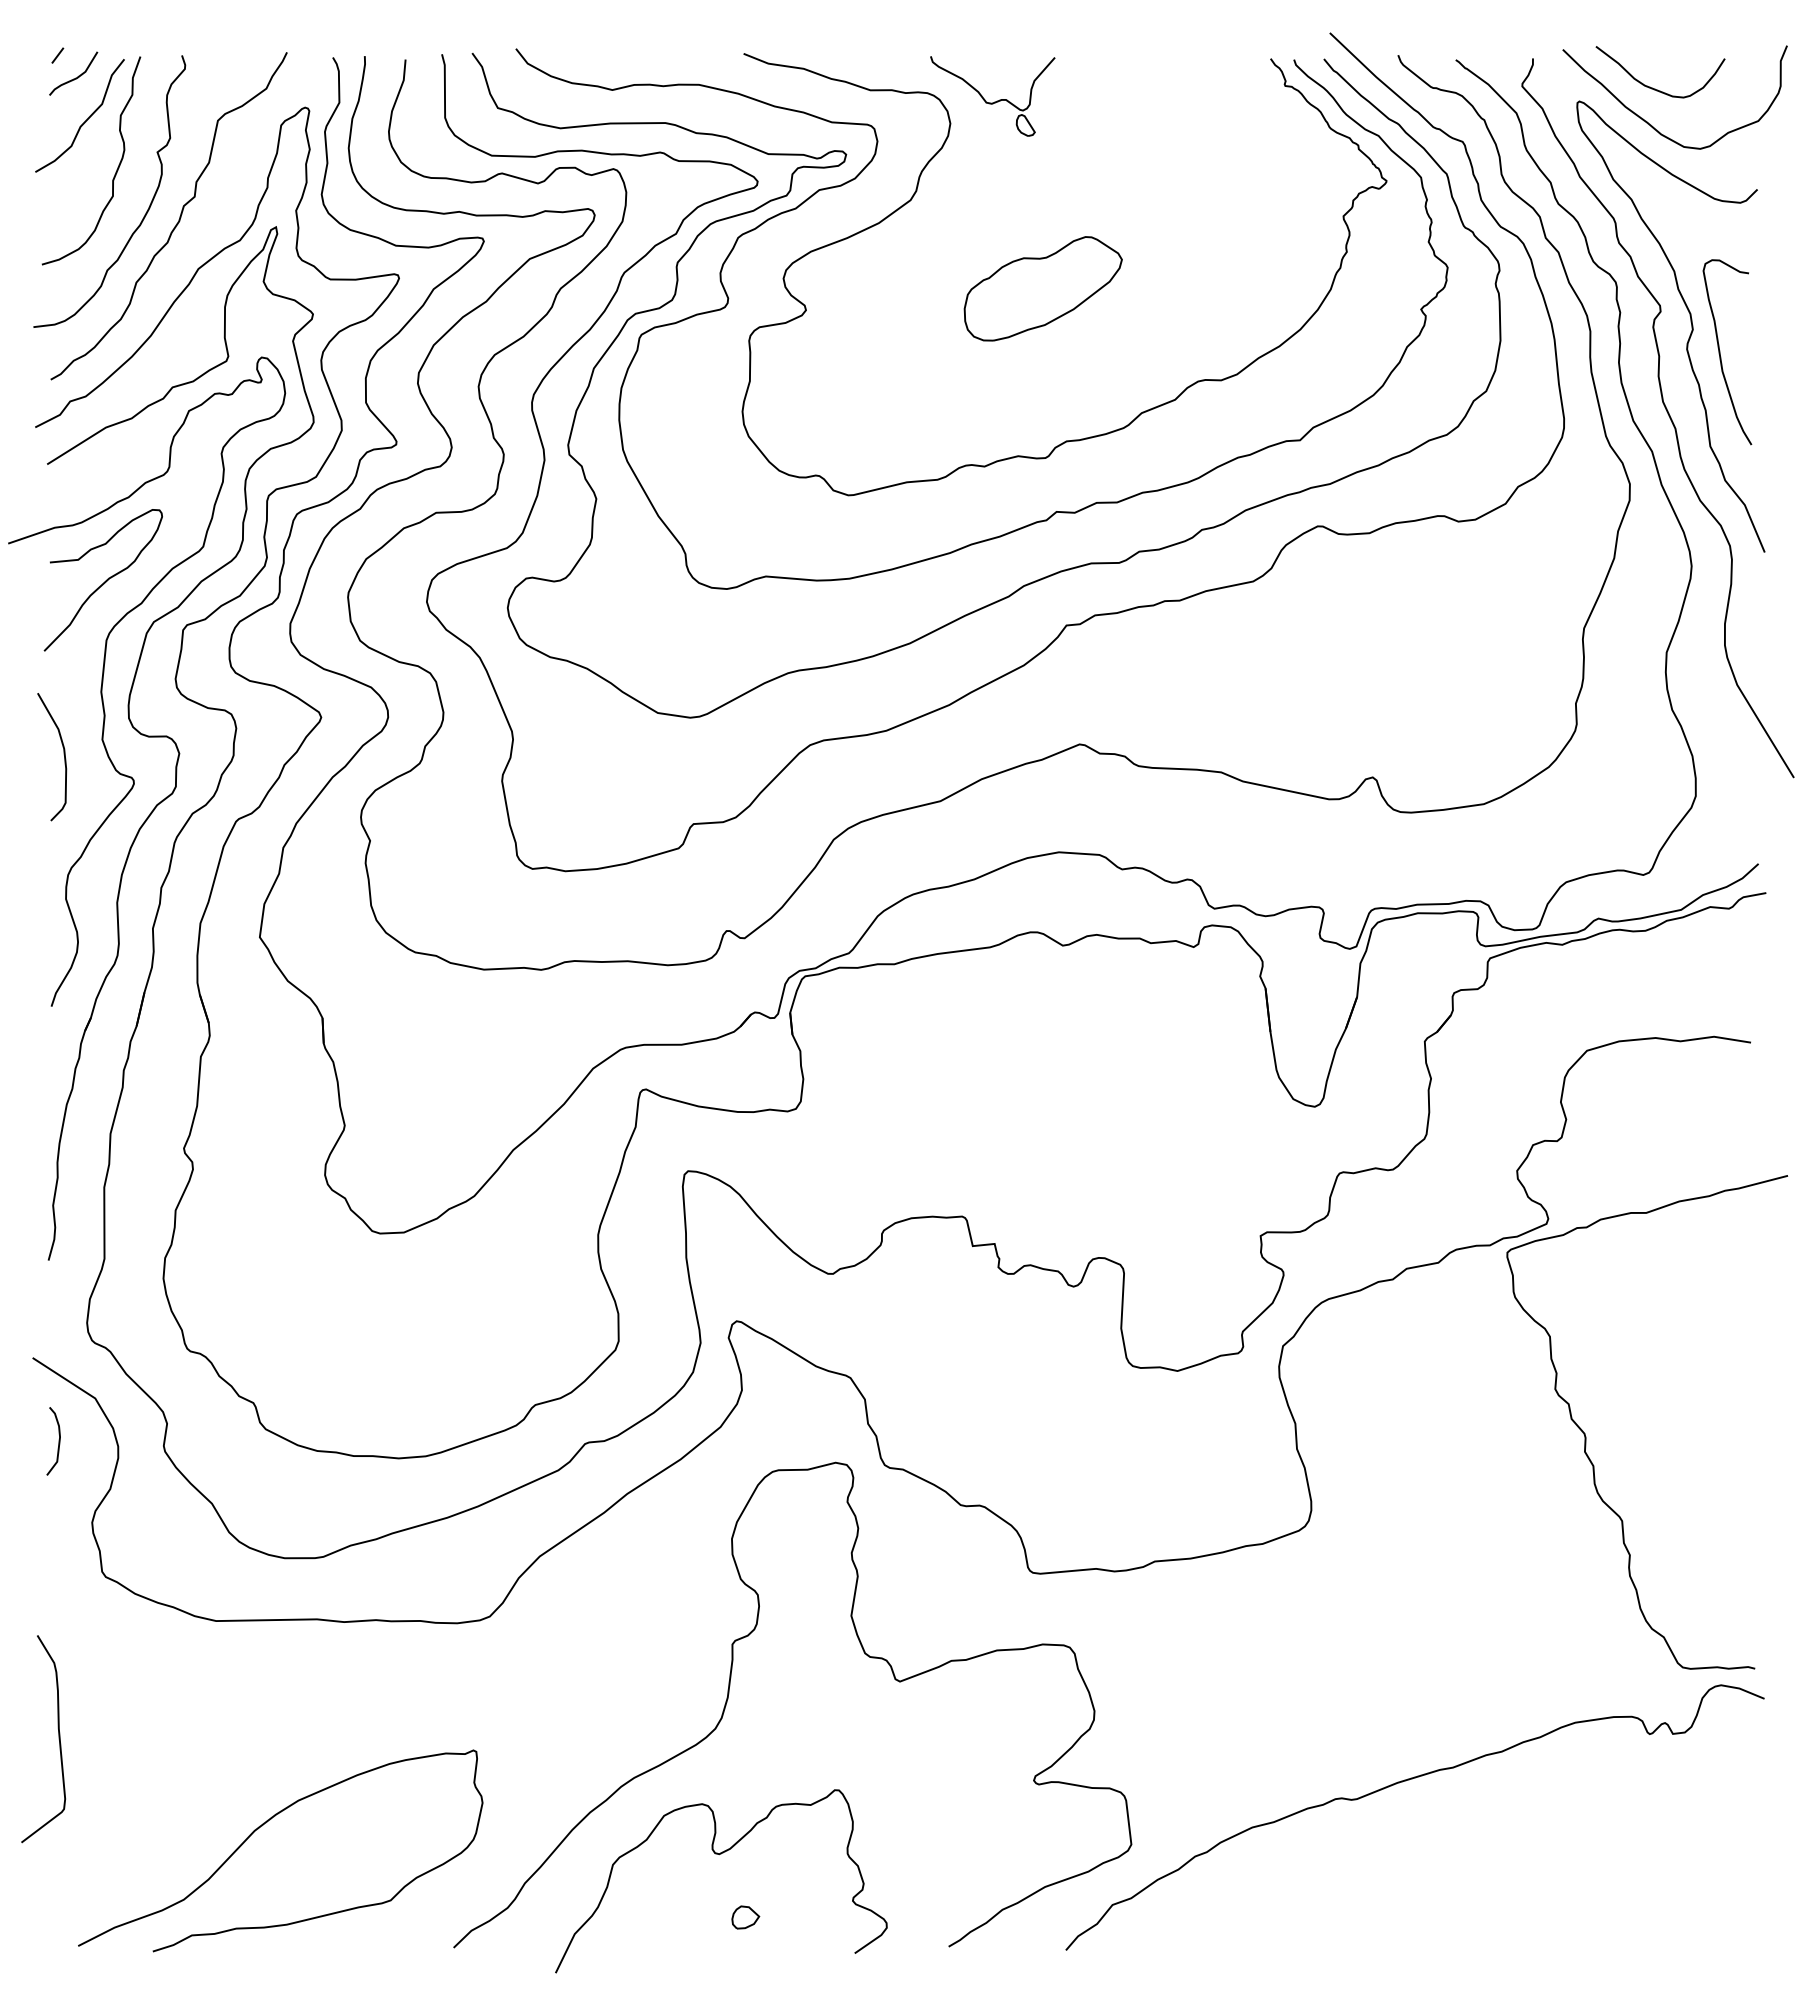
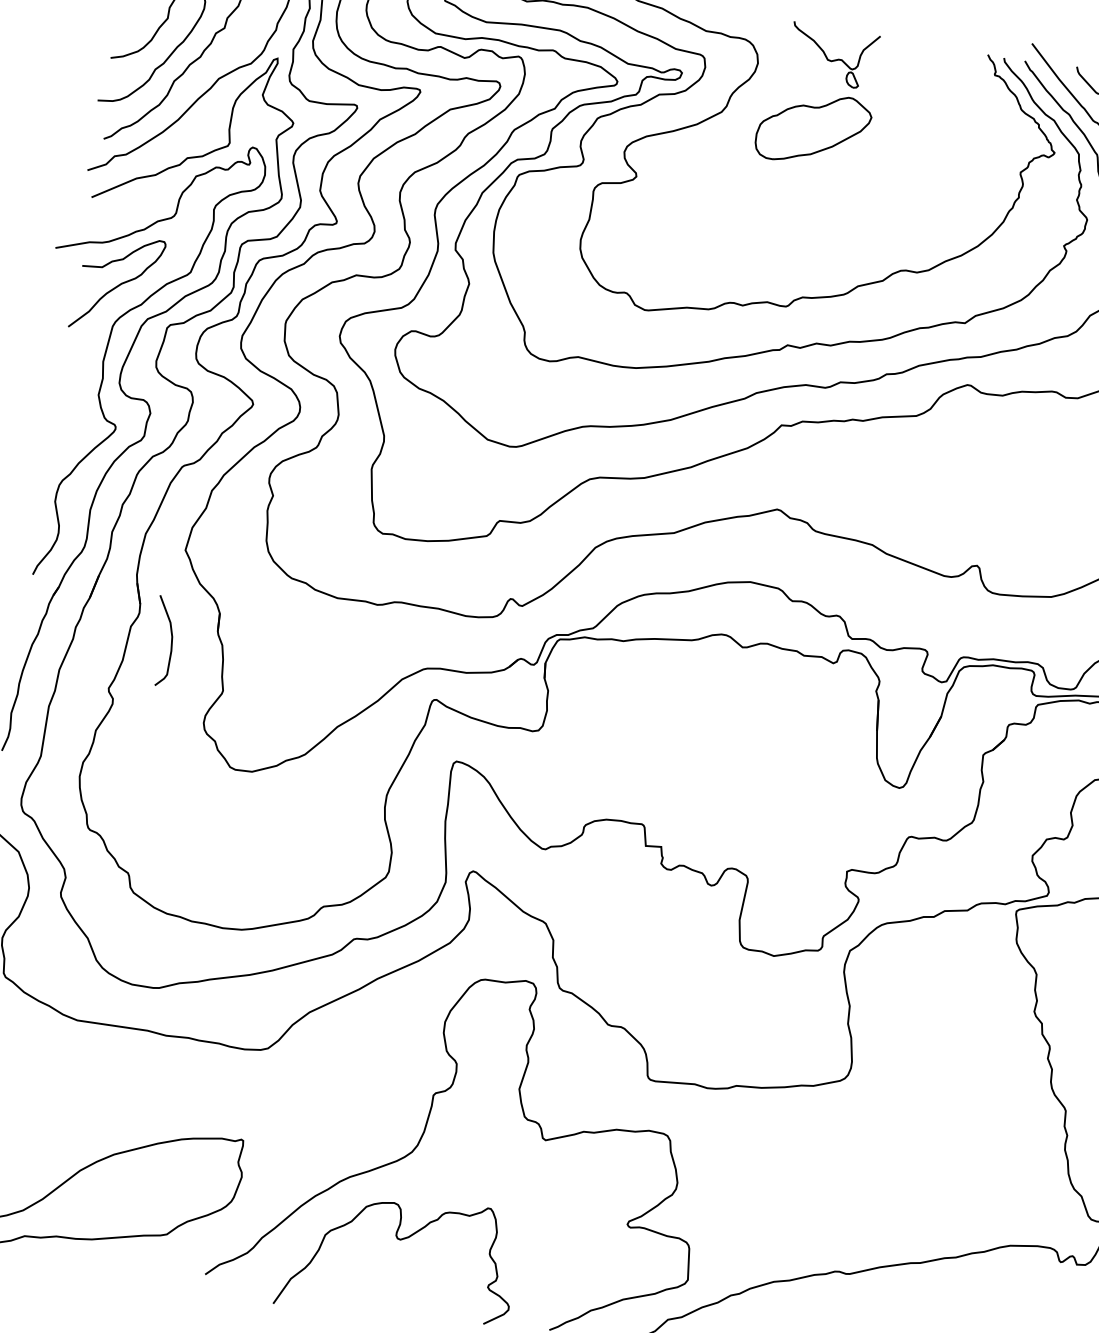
part: (992, 96) -> (832, 56), moved
part: (1042, 288) -> (813, 128), moved
curve: (63, 754) -> (171, 640), moved
part: (745, 1917) -> (411, 1286), removed

